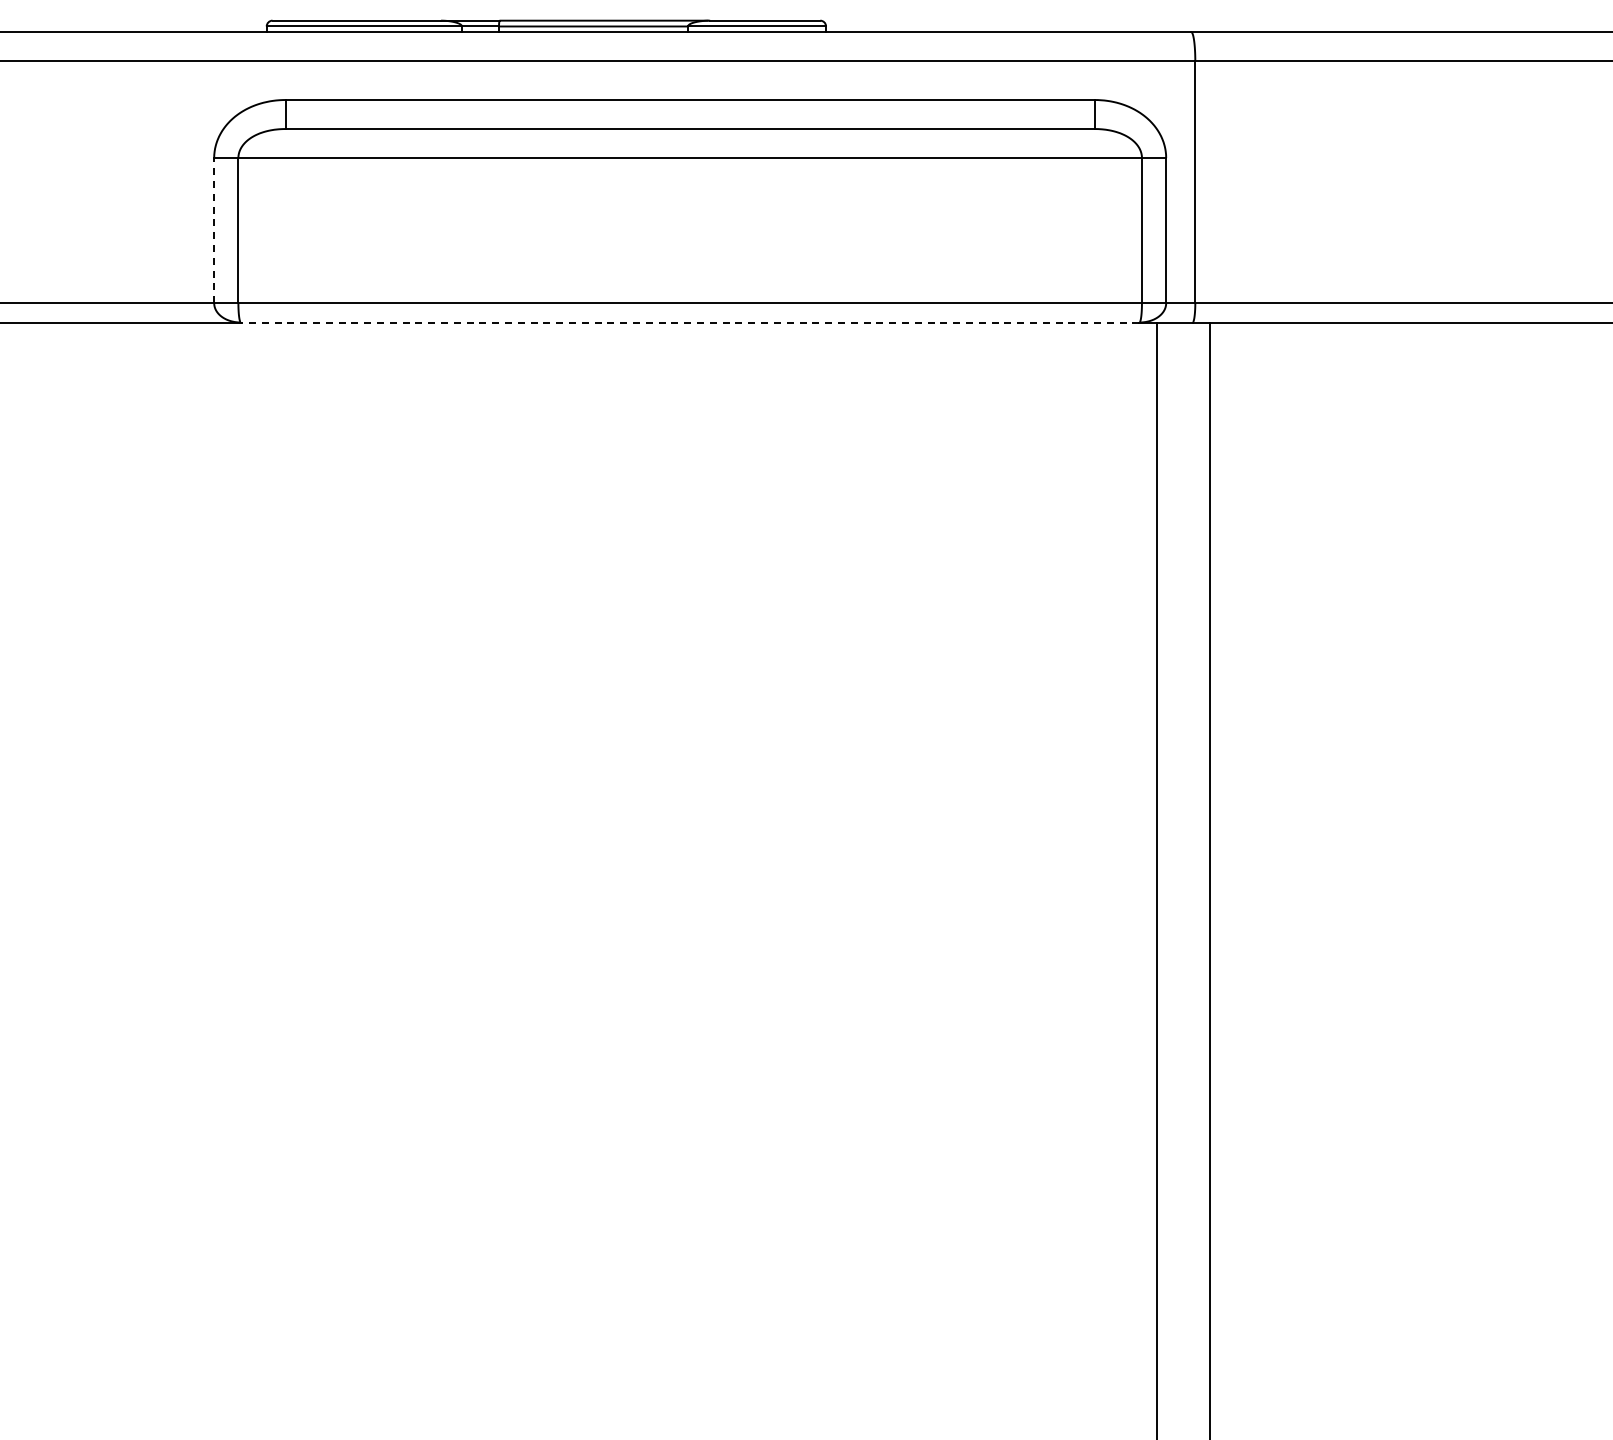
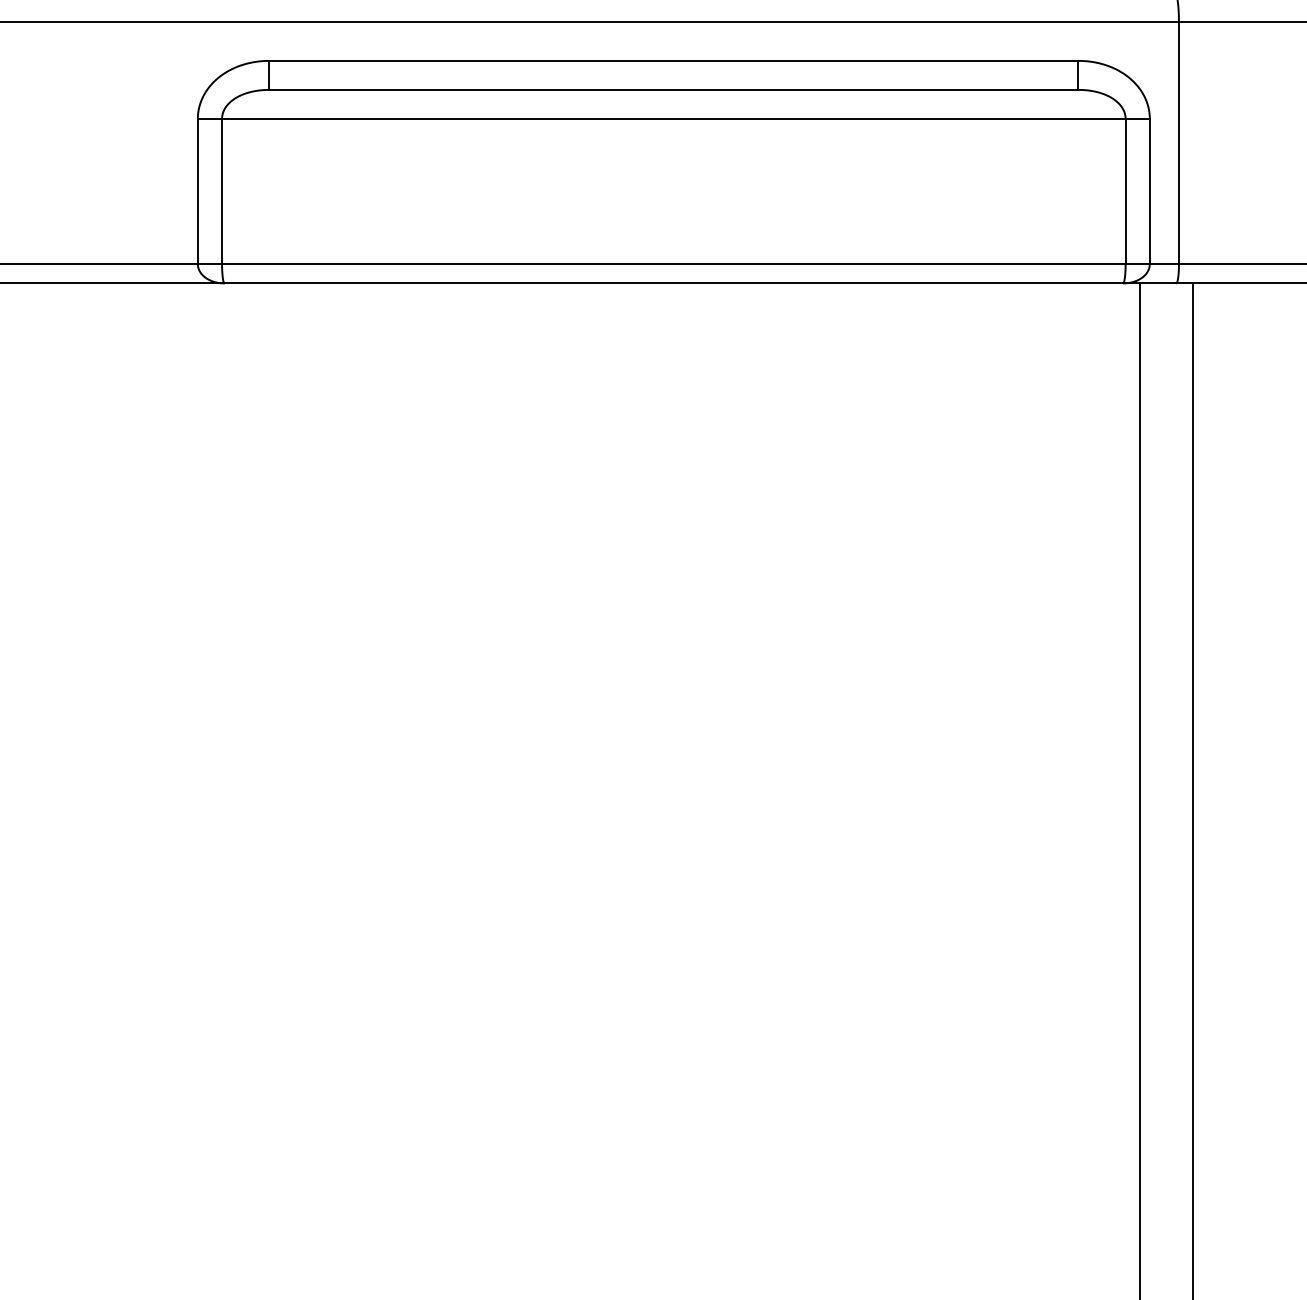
line: (214, 230) -> (198, 191), dashed -> solid
line: (689, 322) -> (673, 283), dashed -> solid

